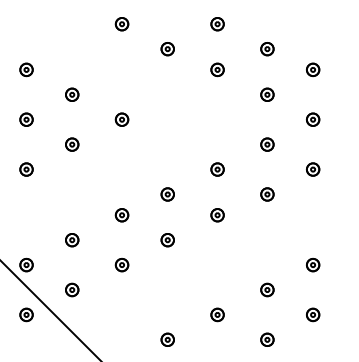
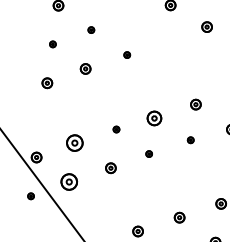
part: (72, 94) -> (91, 30), size x0.6
part: (26, 119) -> (52, 44), size x0.6
part: (121, 119) -> (126, 54), size x0.6
part: (167, 194) -> (154, 118), size x1.4
part: (121, 215) -> (116, 129), size x0.6
part: (217, 215) -> (190, 140), size x0.6
part: (72, 240) -> (75, 143), size x1.6
part: (167, 240) -> (149, 154), size x0.6
part: (72, 289) -> (69, 181), size x1.6
part: (26, 314) -> (31, 195), size x0.6

